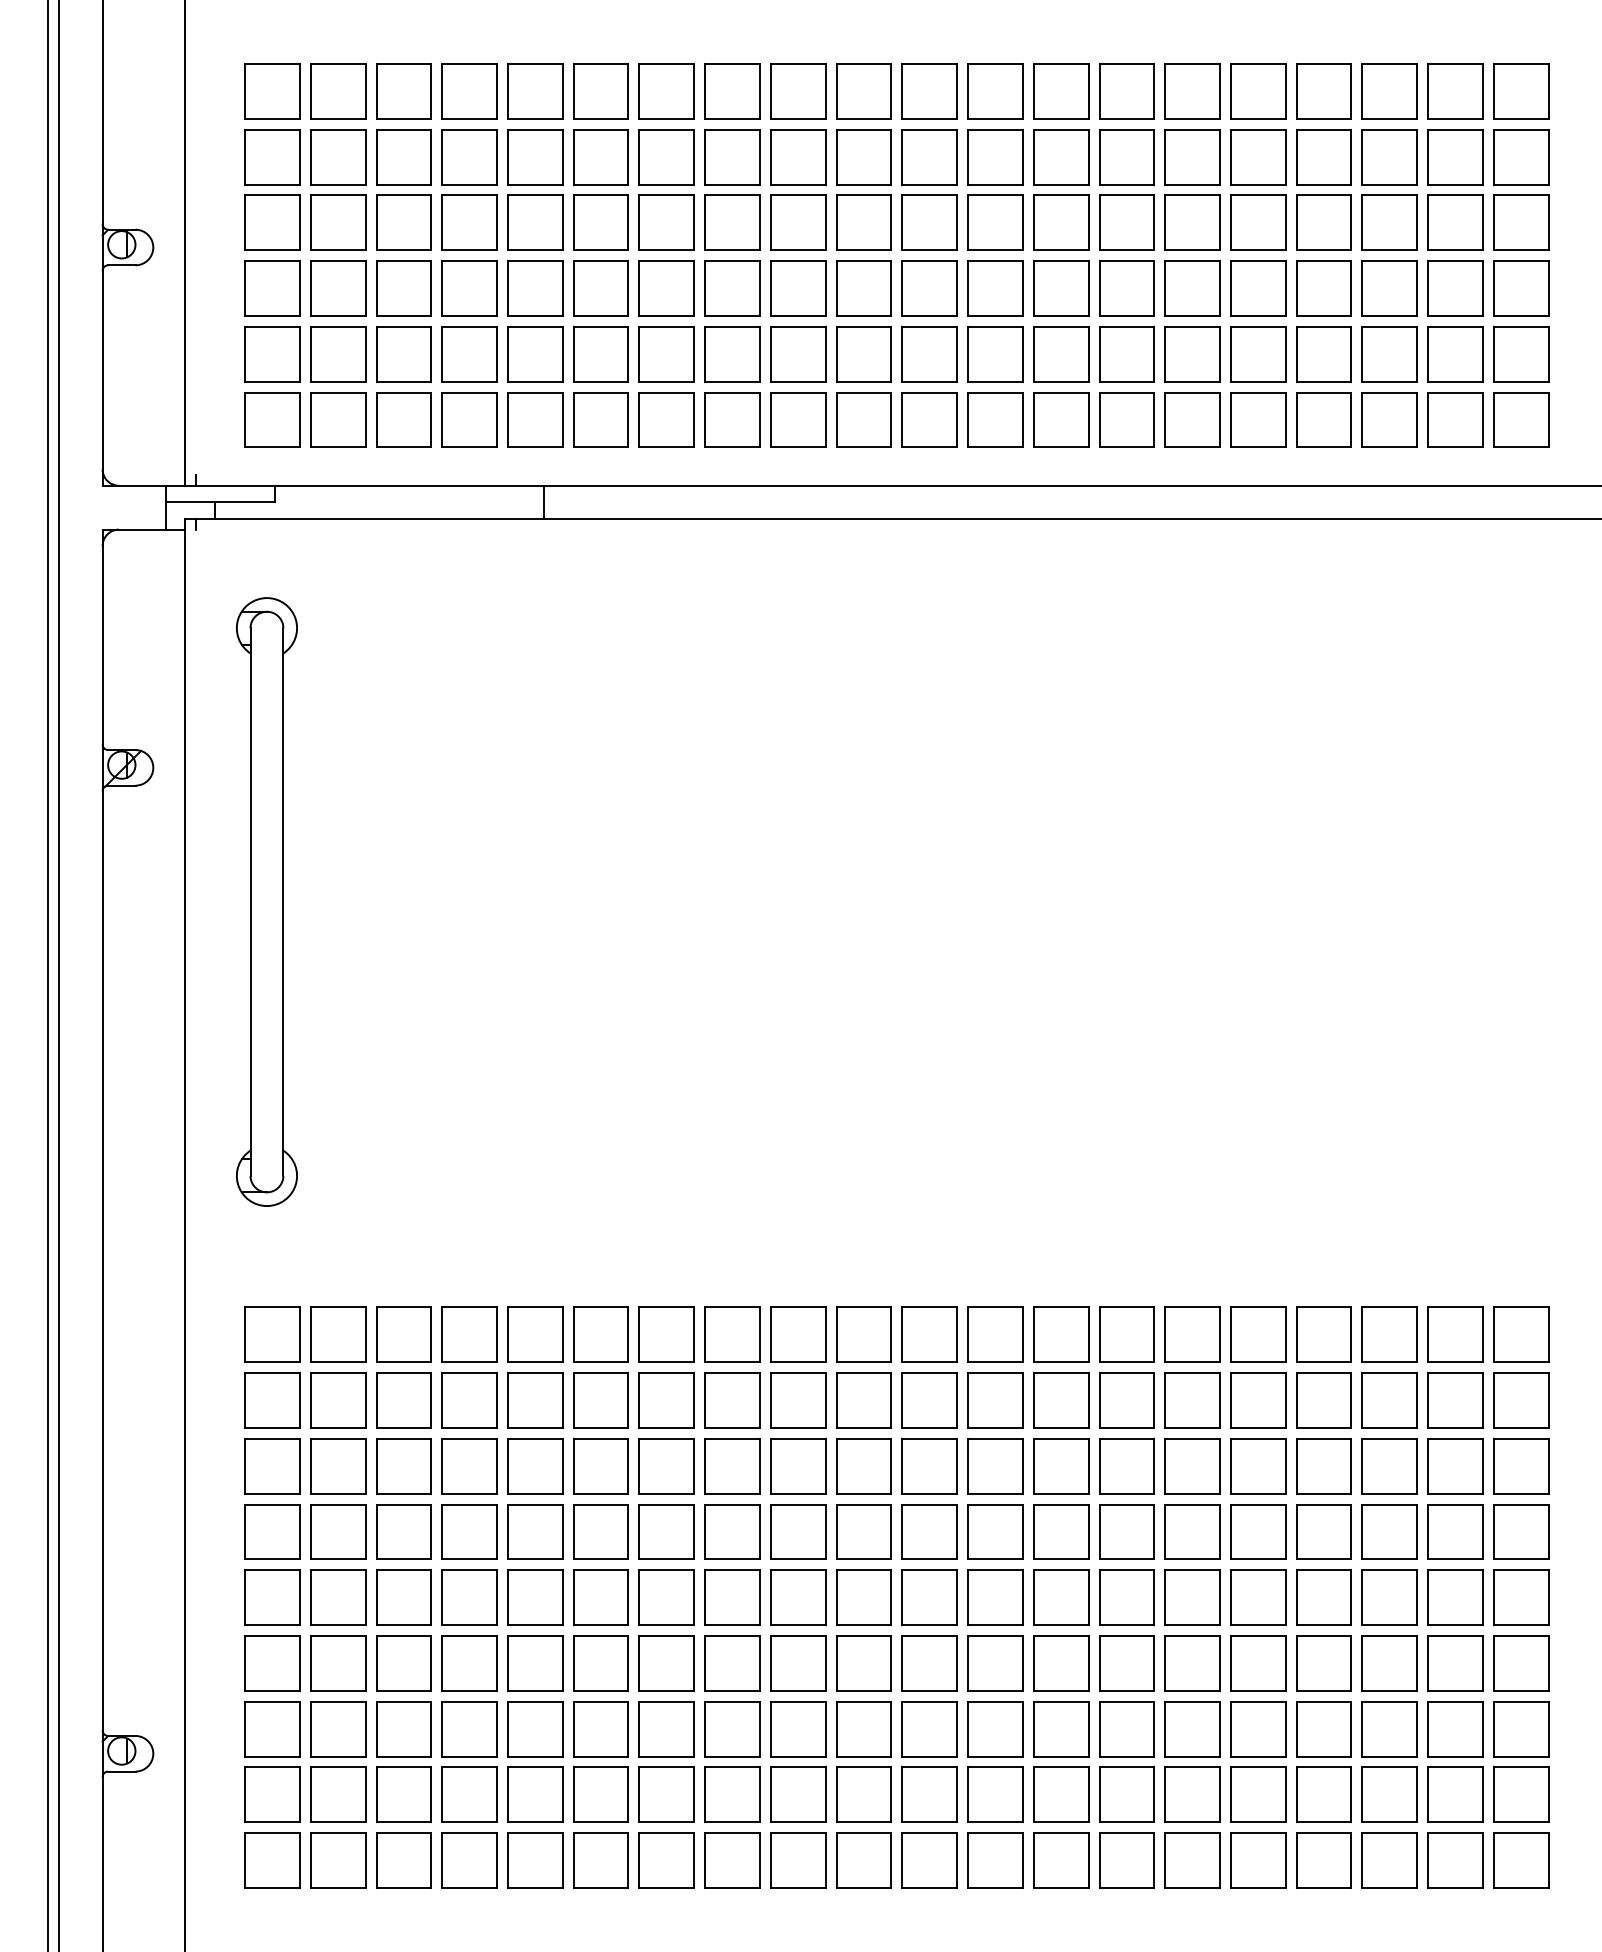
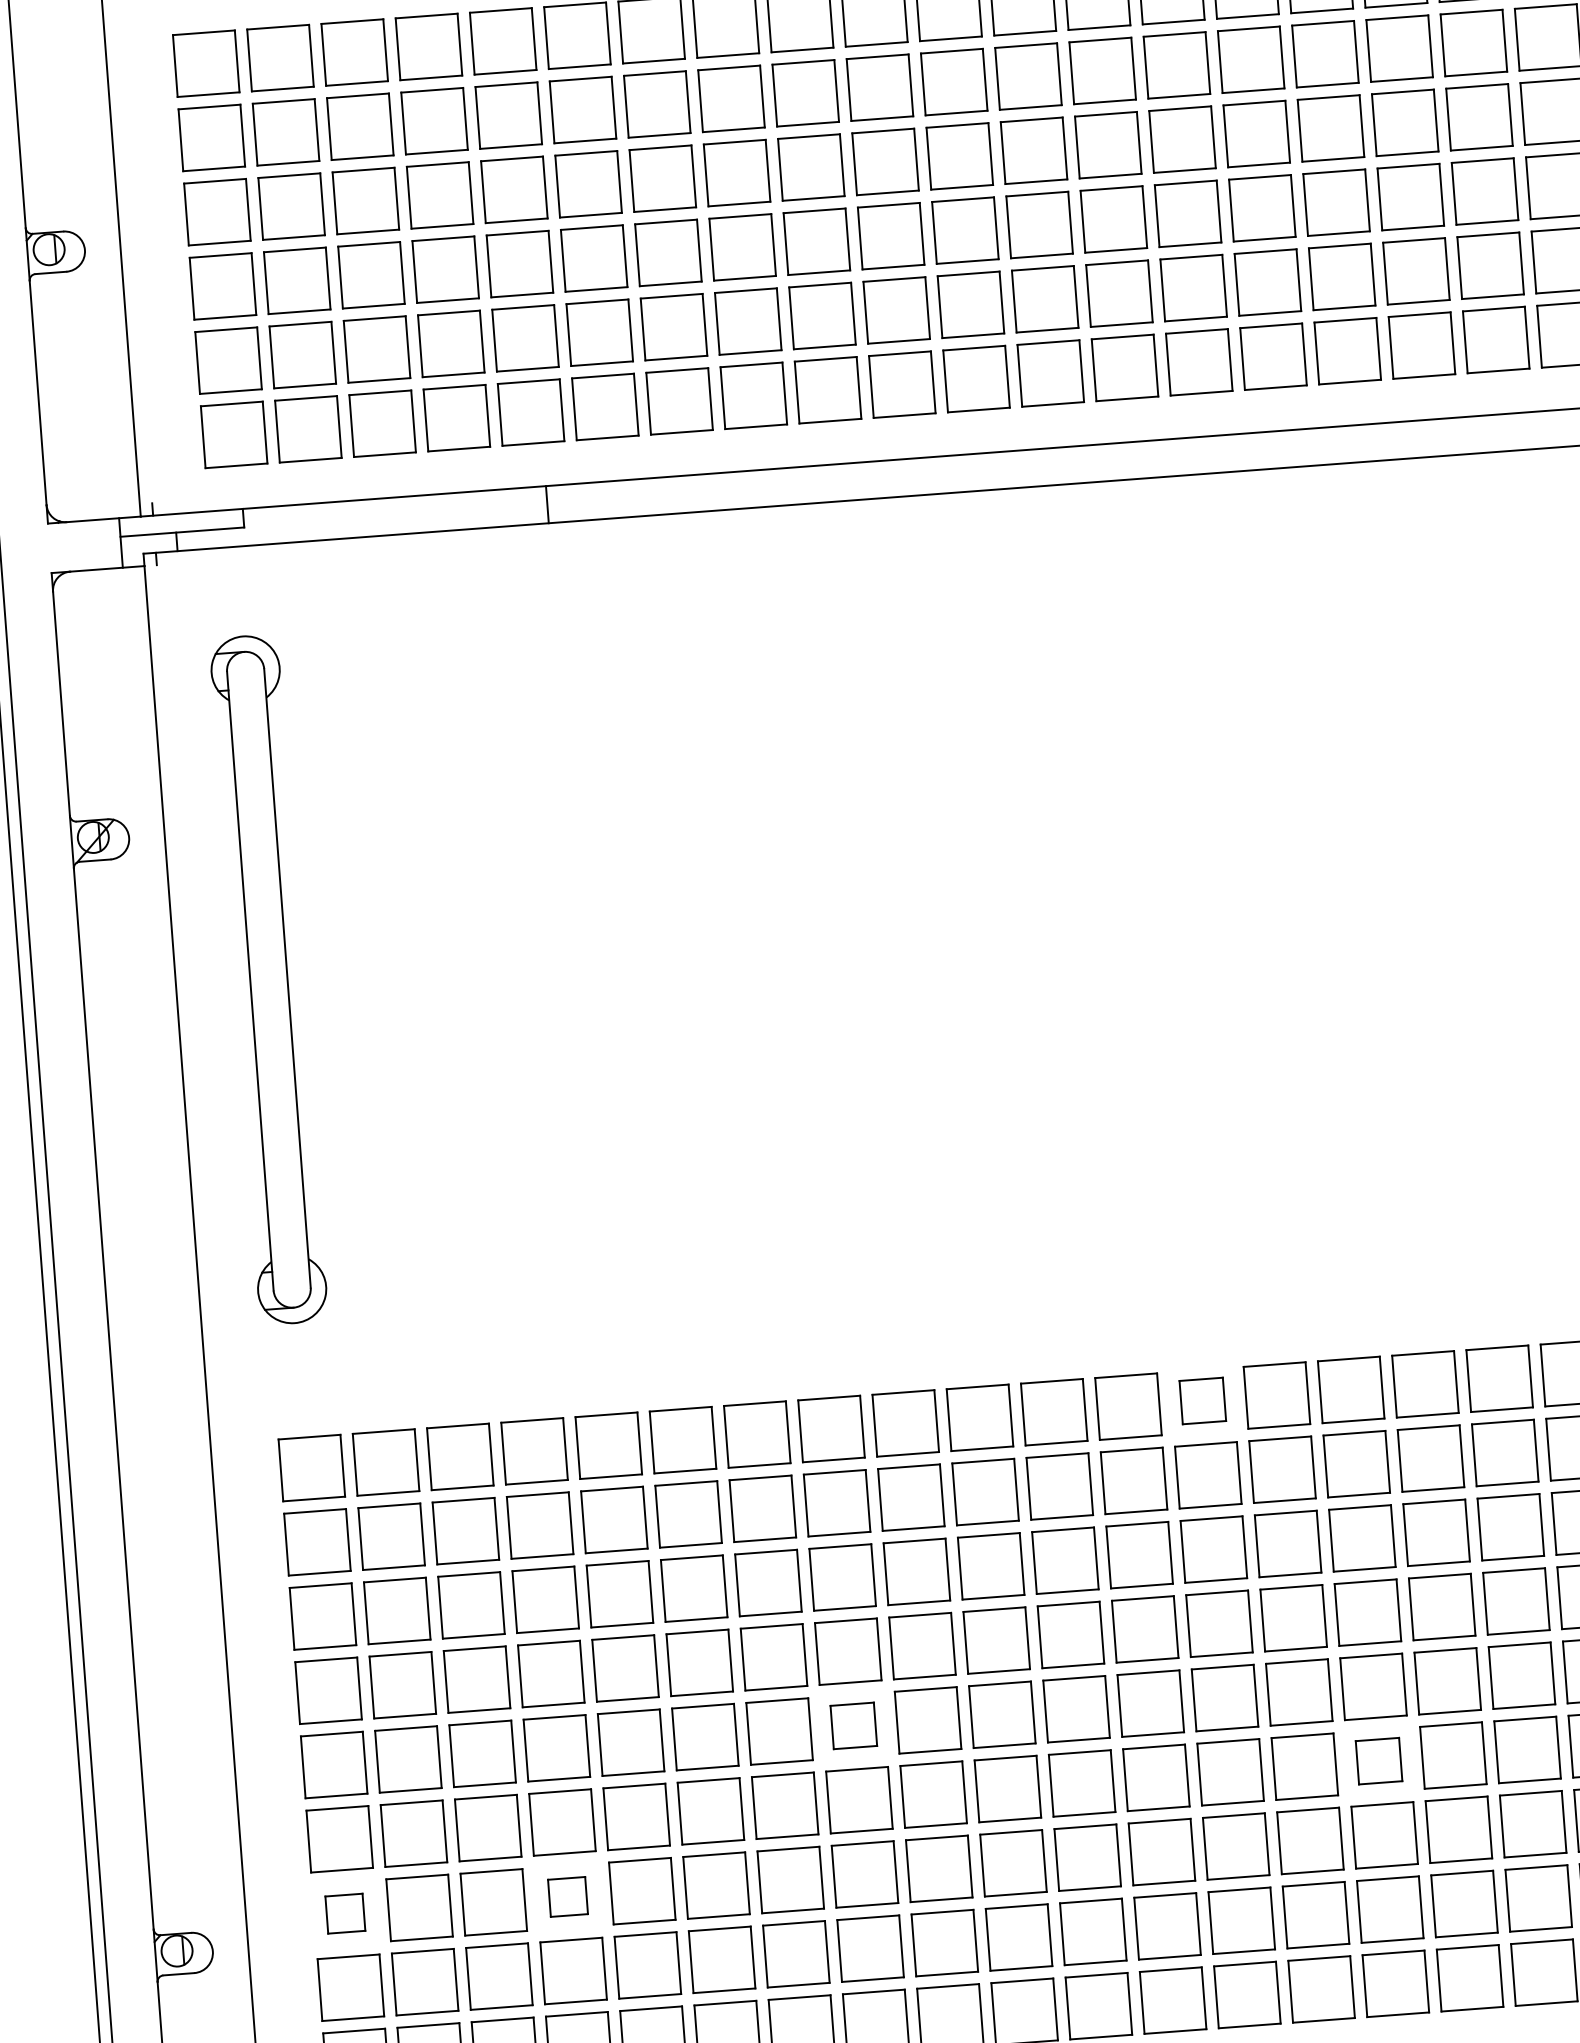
part: (1061, 1334) -> (1203, 1400), size x0.7
part: (732, 1597) -> (853, 1725), size x0.7
part: (1192, 1663) -> (1378, 1761), size x0.7
part: (272, 1729) -> (345, 1913), size x0.6
part: (469, 1729) -> (567, 1897), size x0.6

